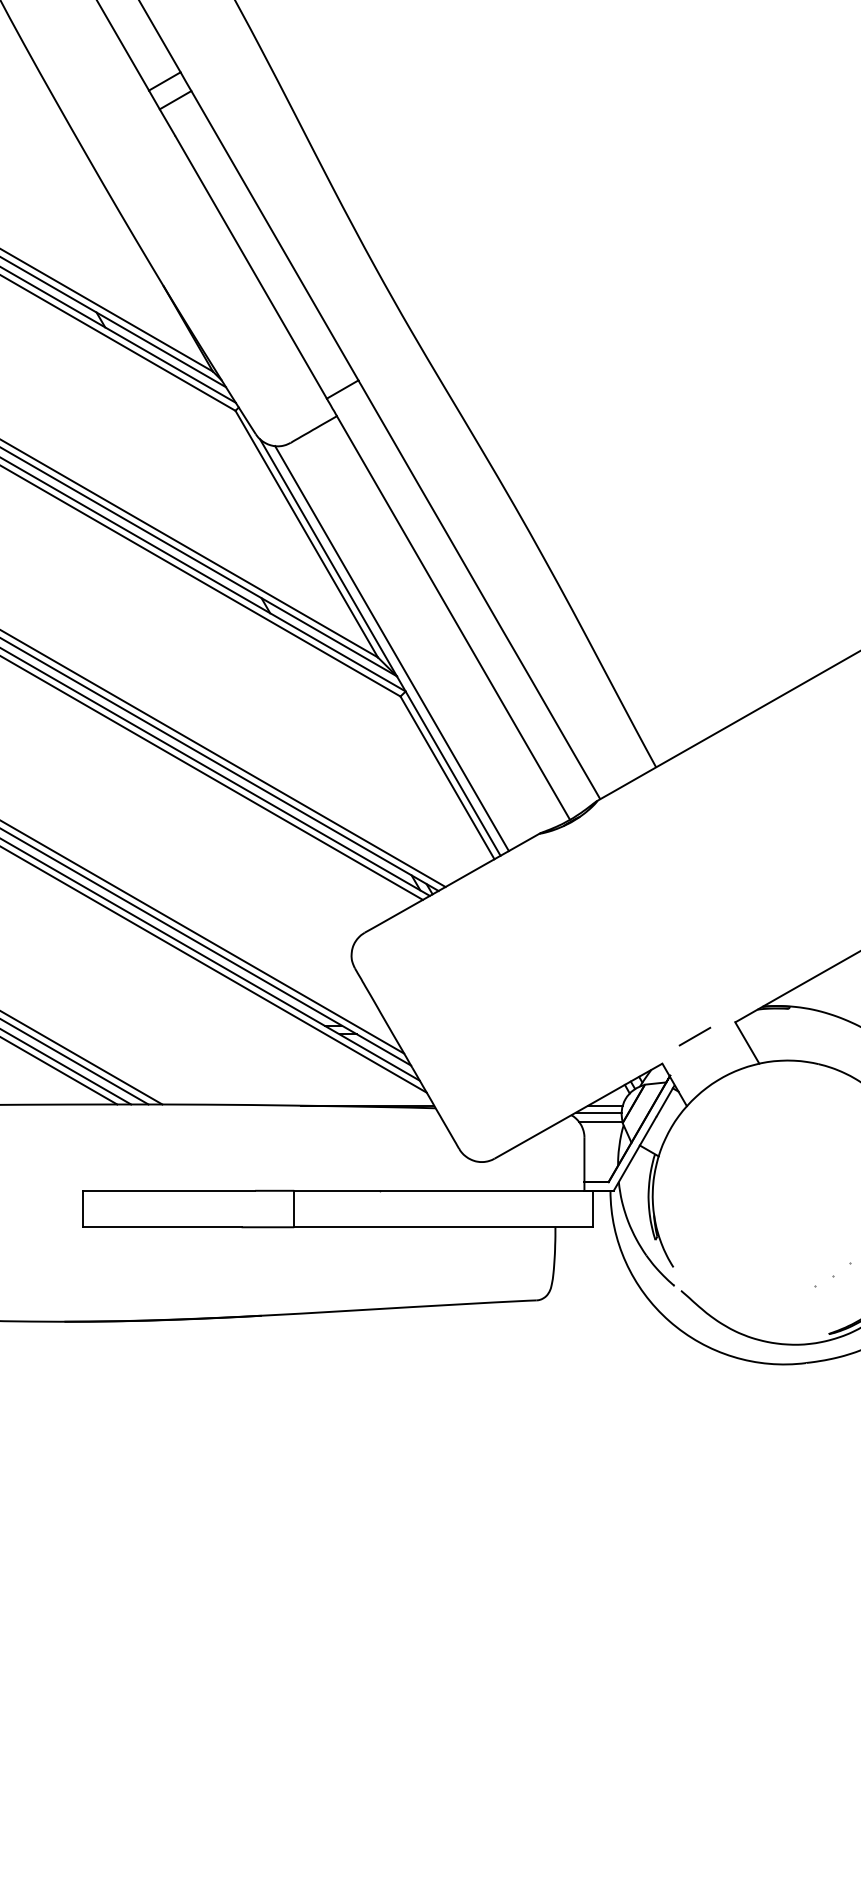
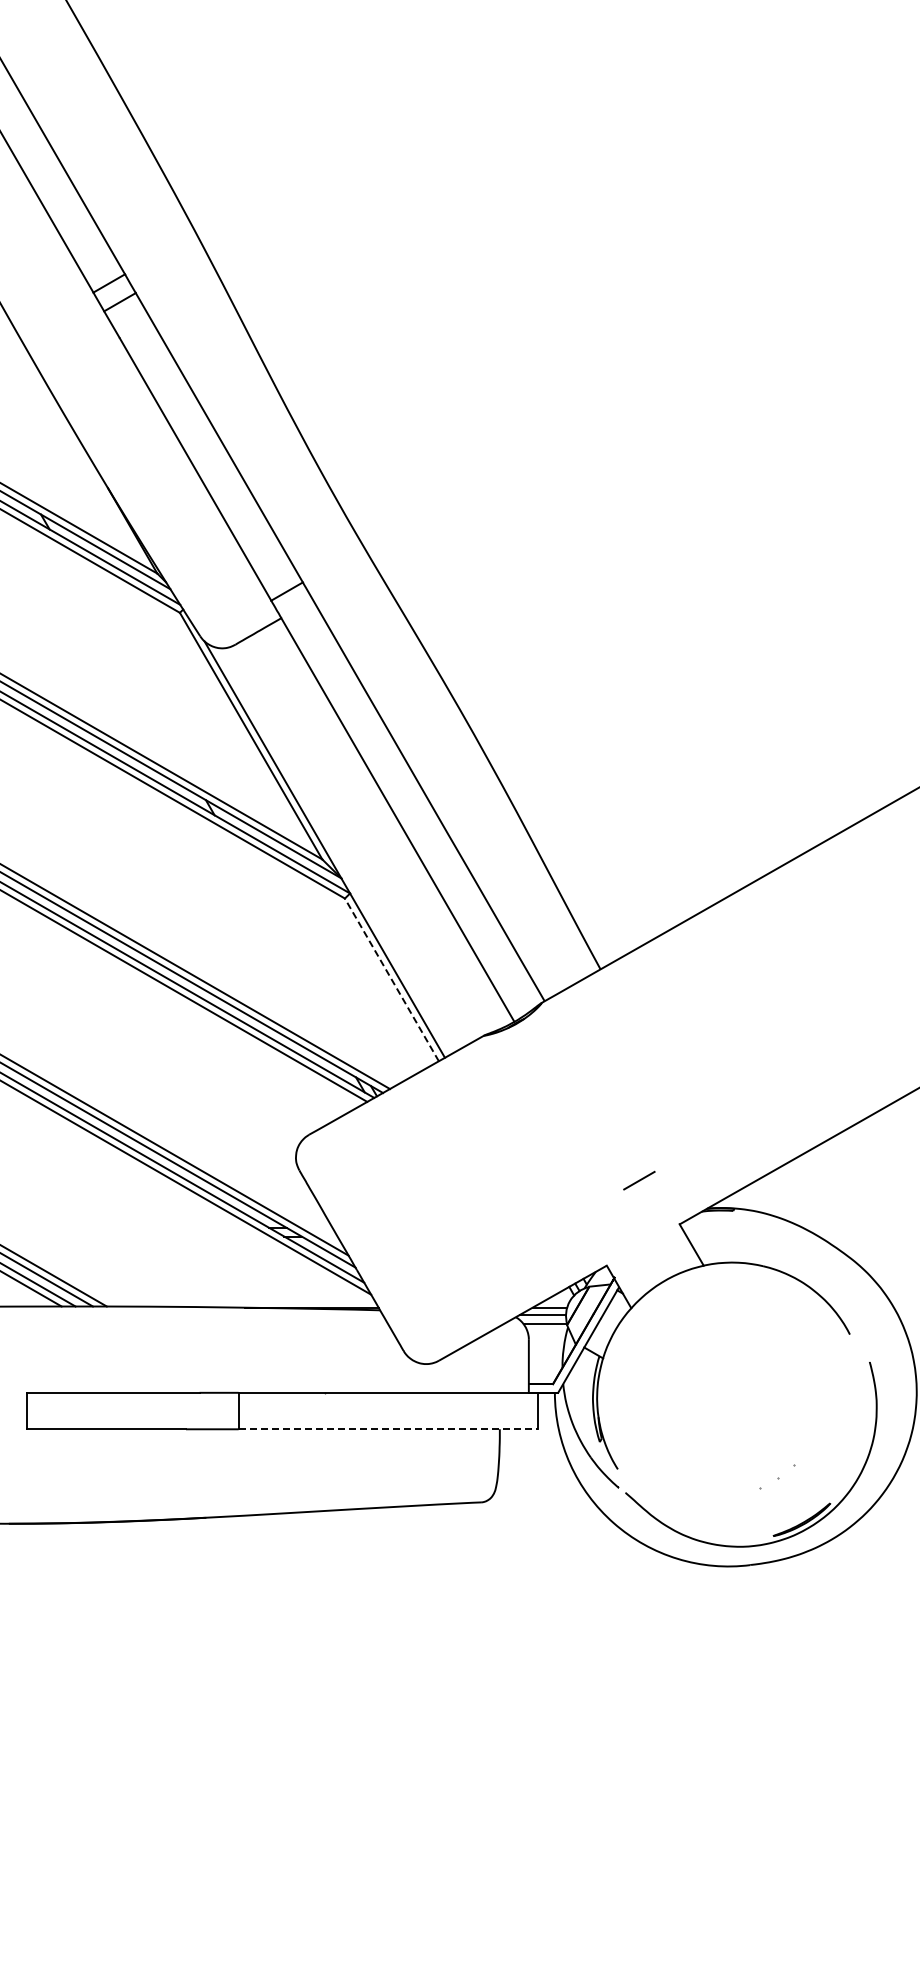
line: (392, 648) -> (336, 850), removed
line: (447, 777) -> (391, 979), solid -> dashed
line: (695, 1036) -> (639, 1180), moved
line: (444, 1227) -> (388, 1429), solid -> dashed

